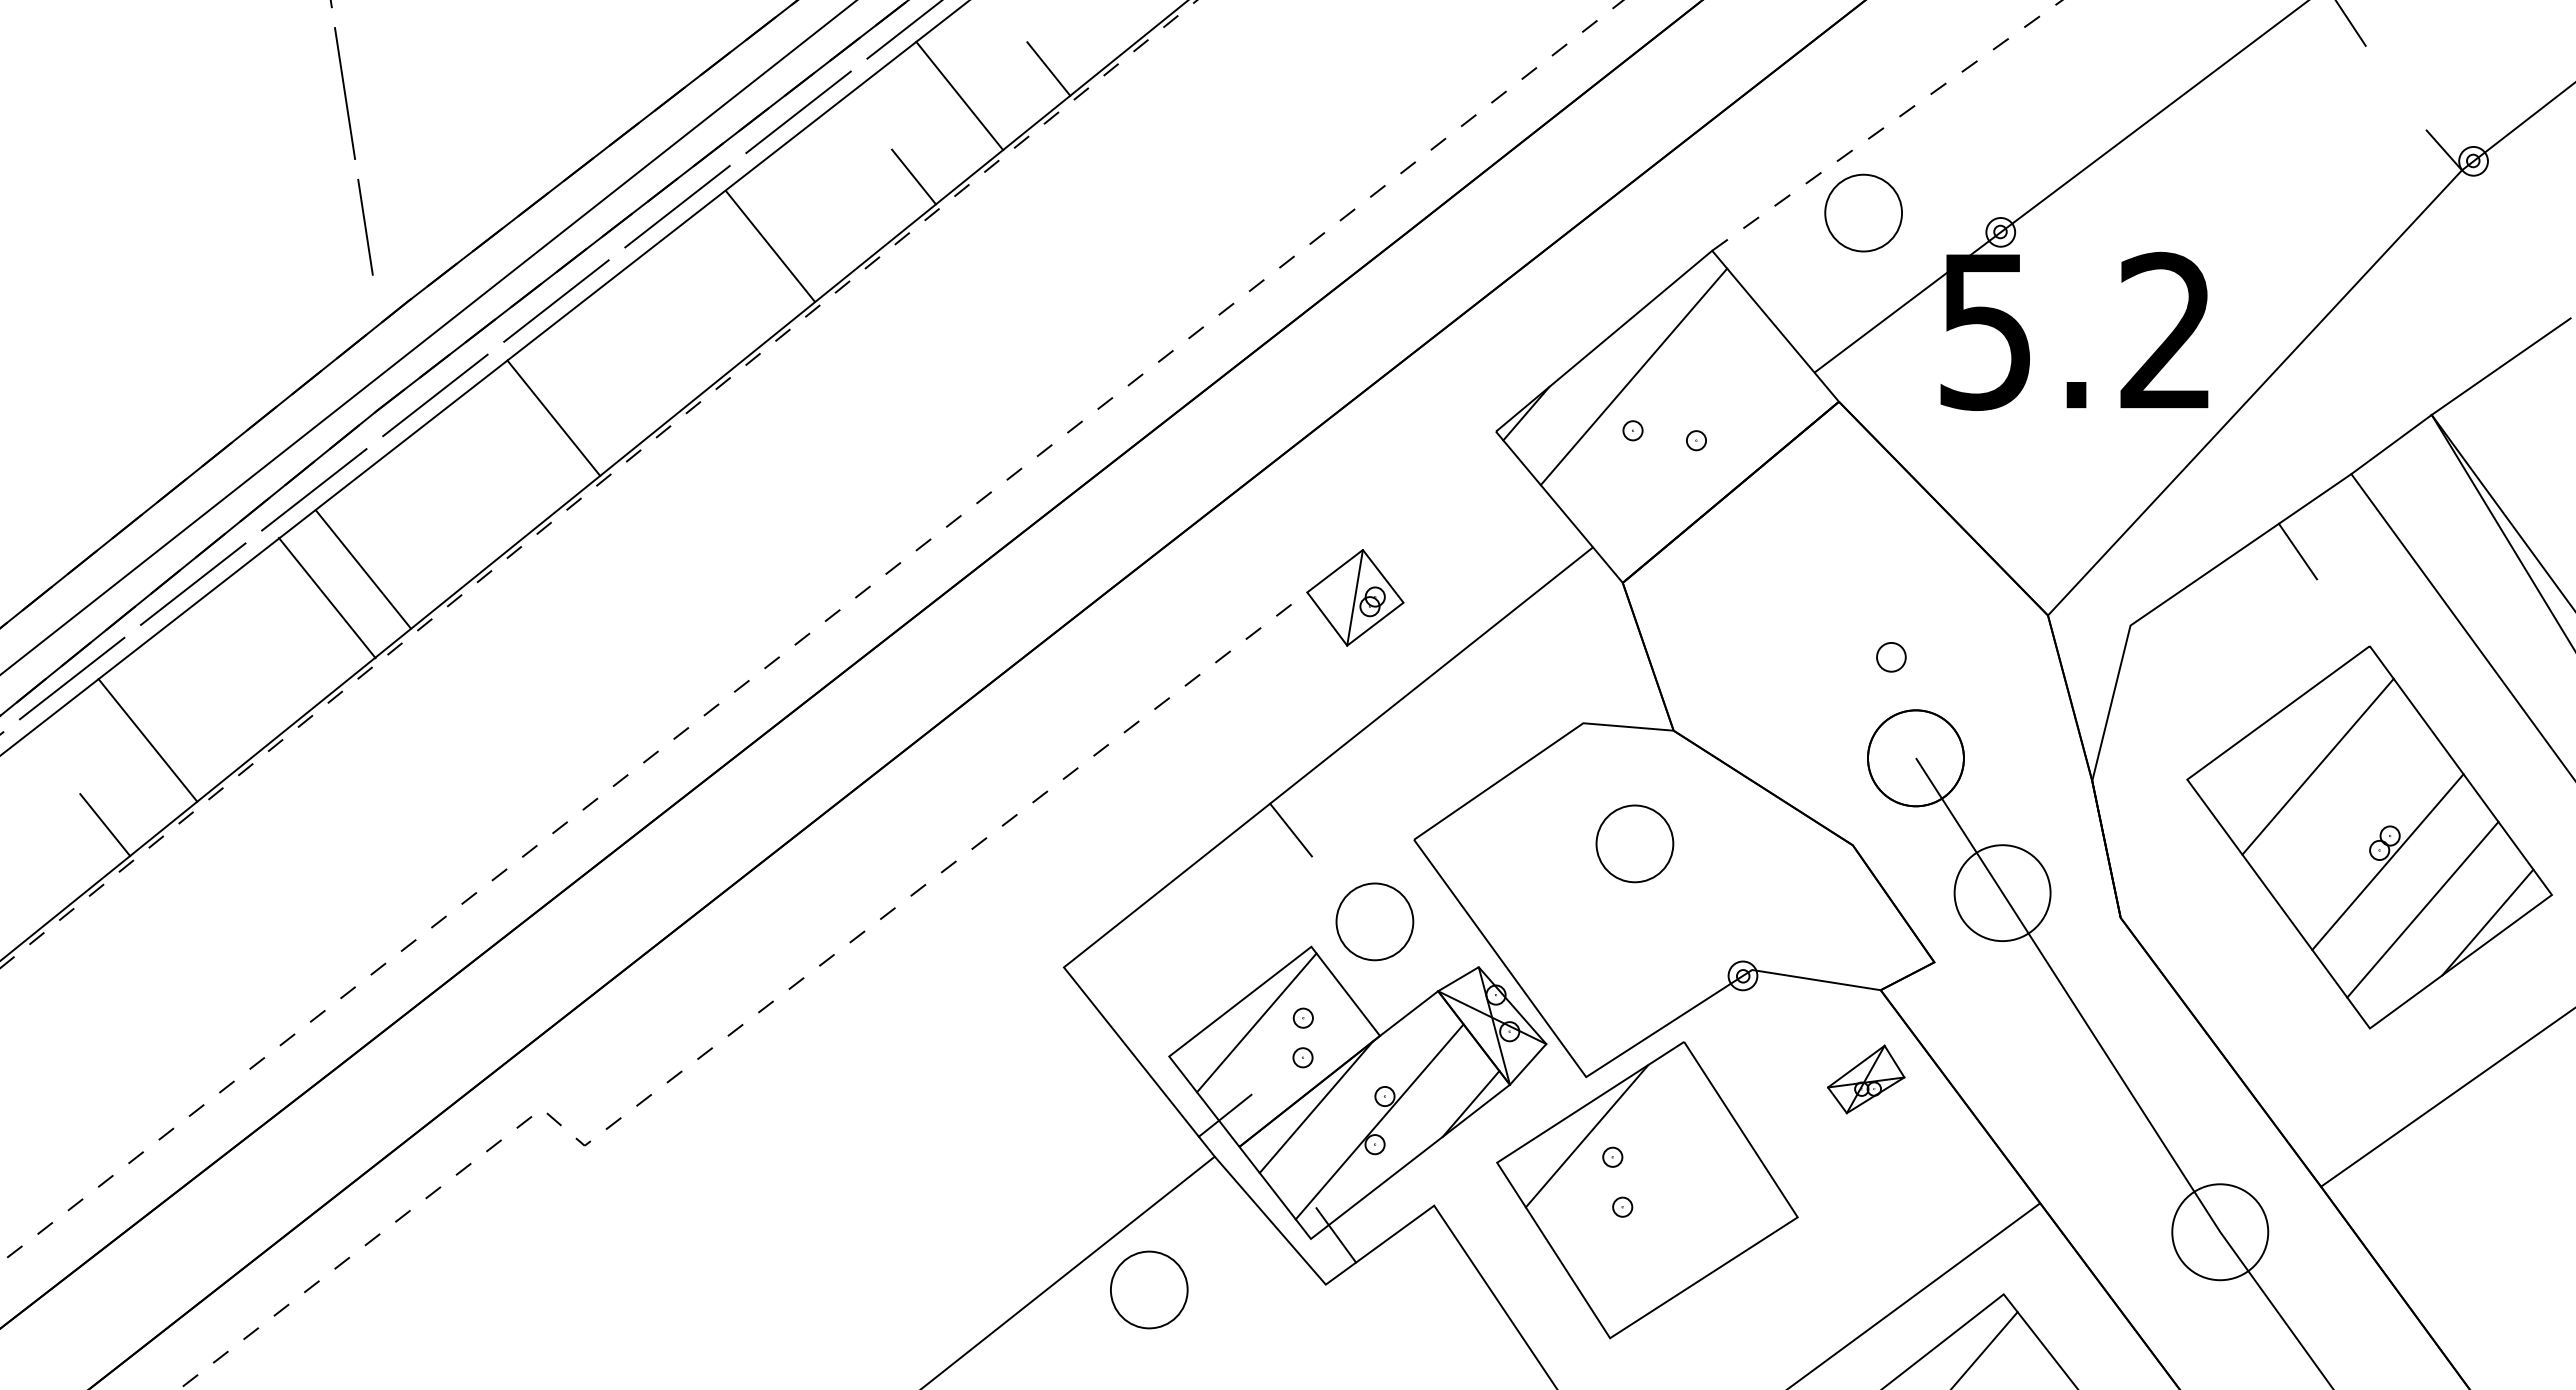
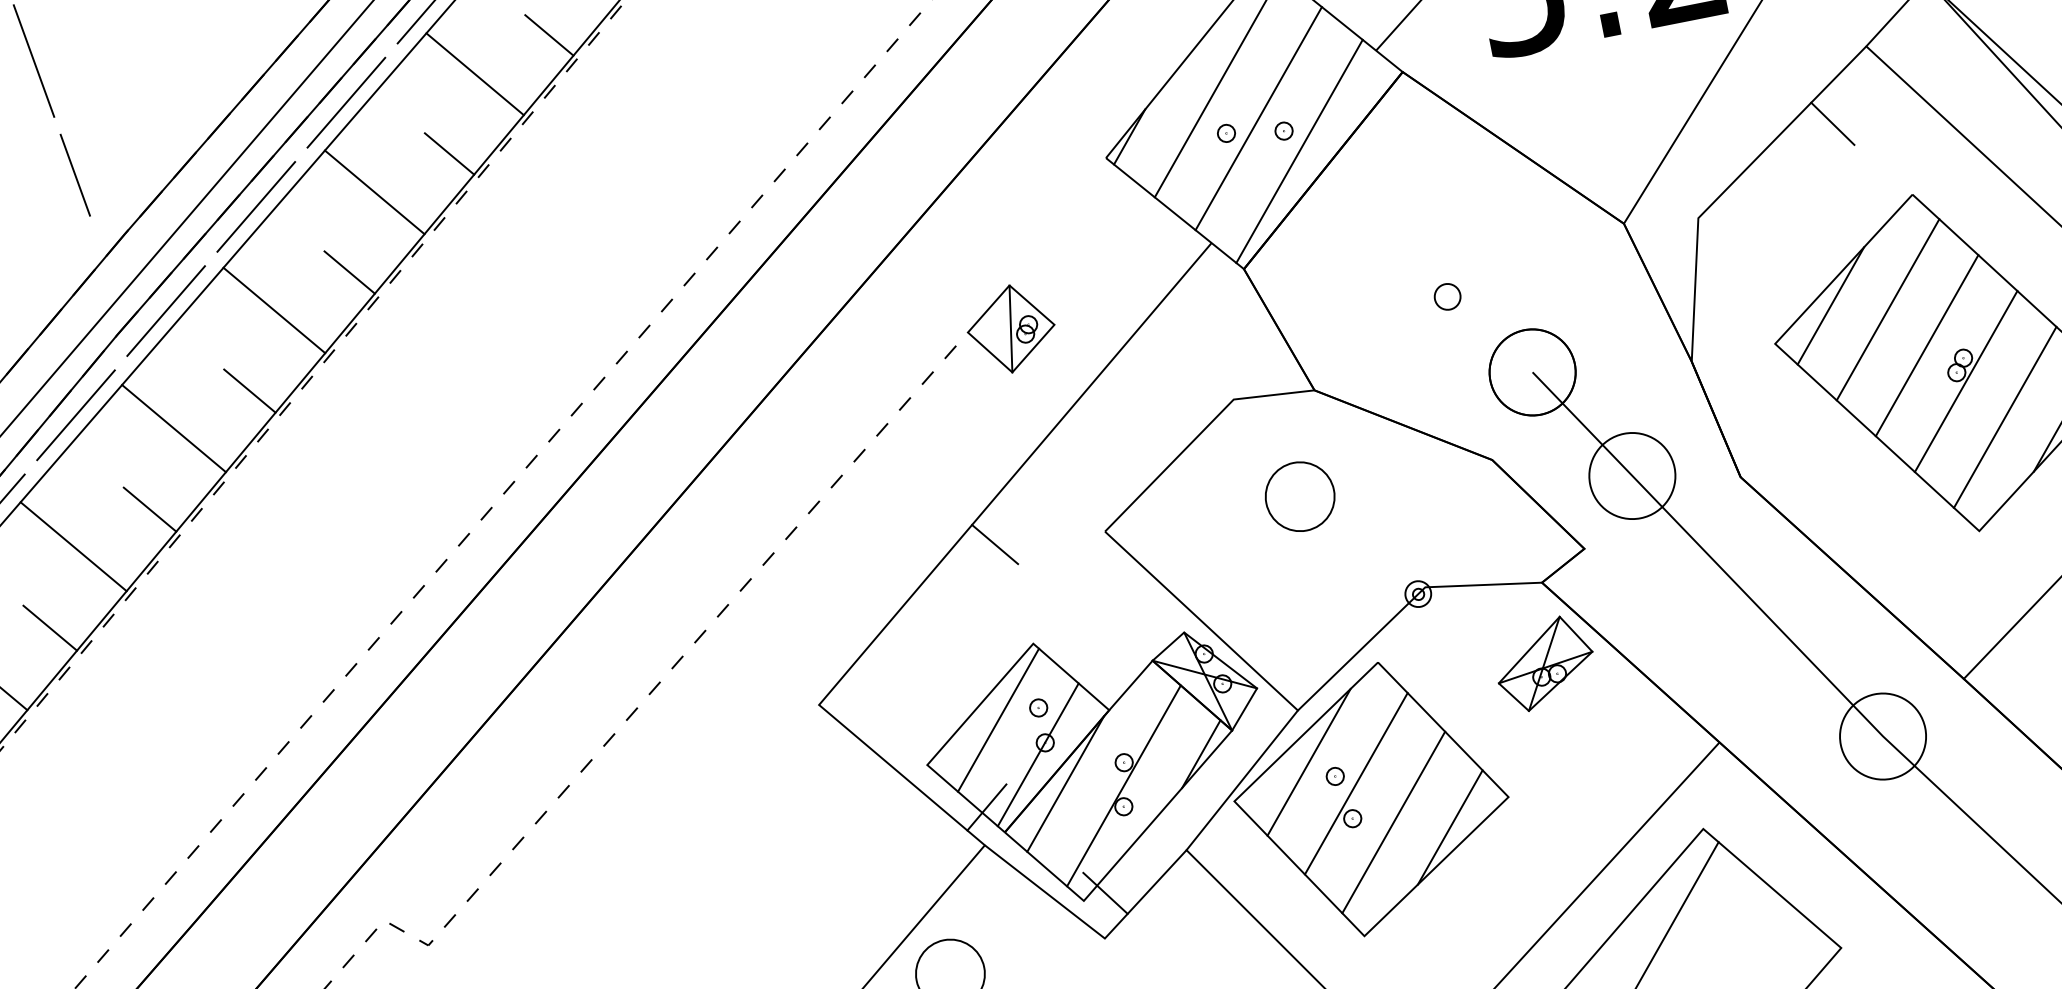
line: (770, 246) -> (475, 74), moved
line: (778, 284) -> (448, 153), added
line: (688, 310) -> (374, 192), added
line: (644, 392) -> (349, 272), added
line: (1671, 421) -> (1258, 118), added
line: (1708, 465) -> (1298, 150), added
line: (509, 500) -> (249, 390), added
line: (363, 569) -> (173, 428), moved
line: (326, 597) -> (72, 546), moved
line: (374, 608) -> (149, 509), added
part: (1891, 657) -> (1447, 297), moved
line: (239, 716) -> (49, 627), added
line: (2256, 750) -> (1831, 306), added
line: (2352, 814) -> (1926, 345), added
part: (1374, 921) -> (1084, 610), removed
line: (1292, 1069) -> (1038, 755), added
part: (1865, 1079) -> (1544, 663), size x1.43
line: (1510, 1141) -> (1242, 780), added
line: (1633, 1169) -> (1355, 783), added
line: (1666, 1220) -> (1393, 822), added
line: (1727, 1237) -> (1450, 827), added

